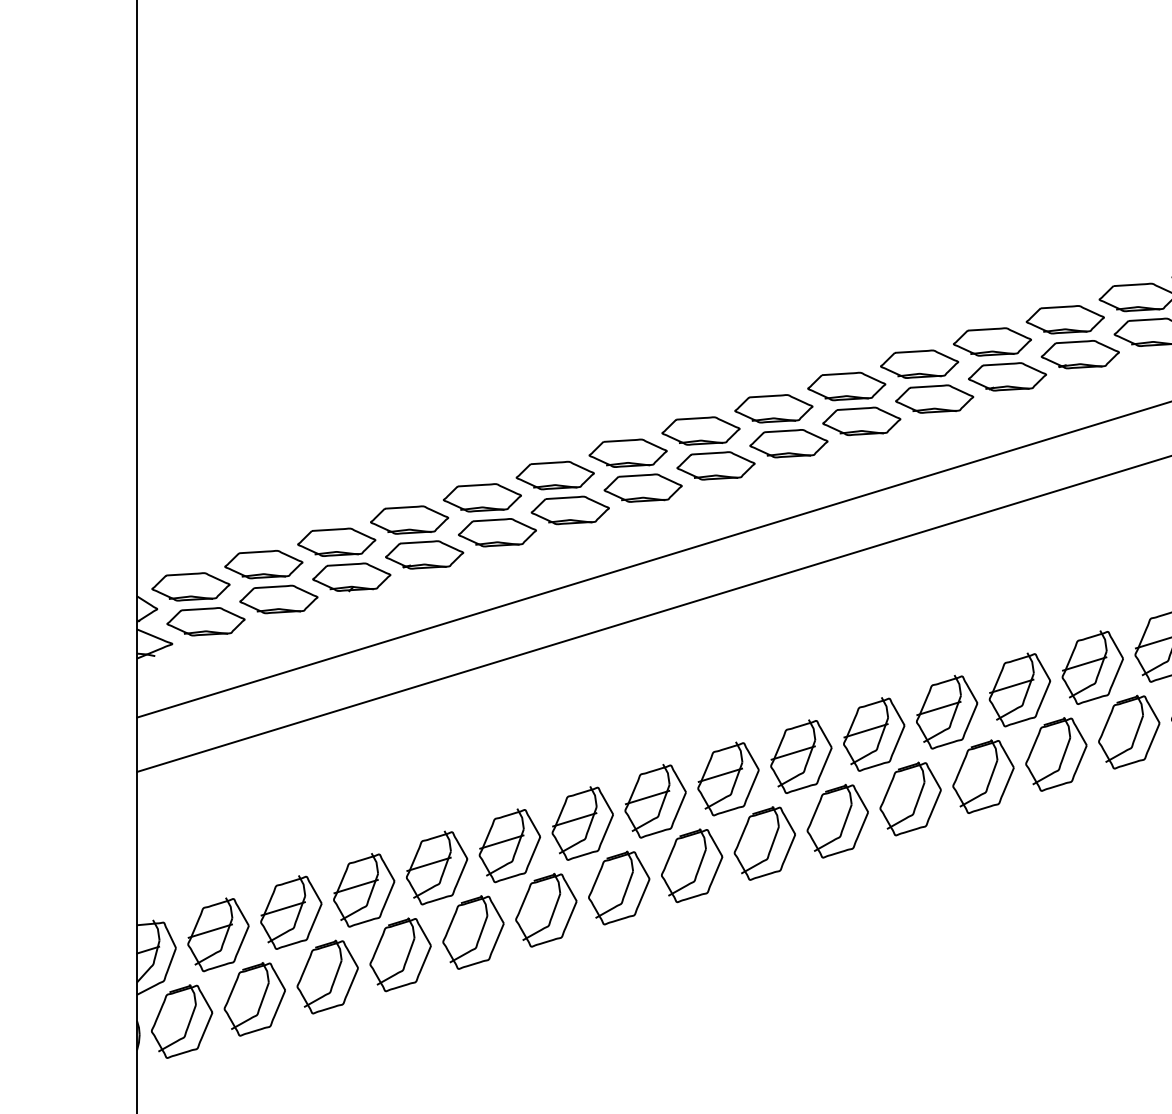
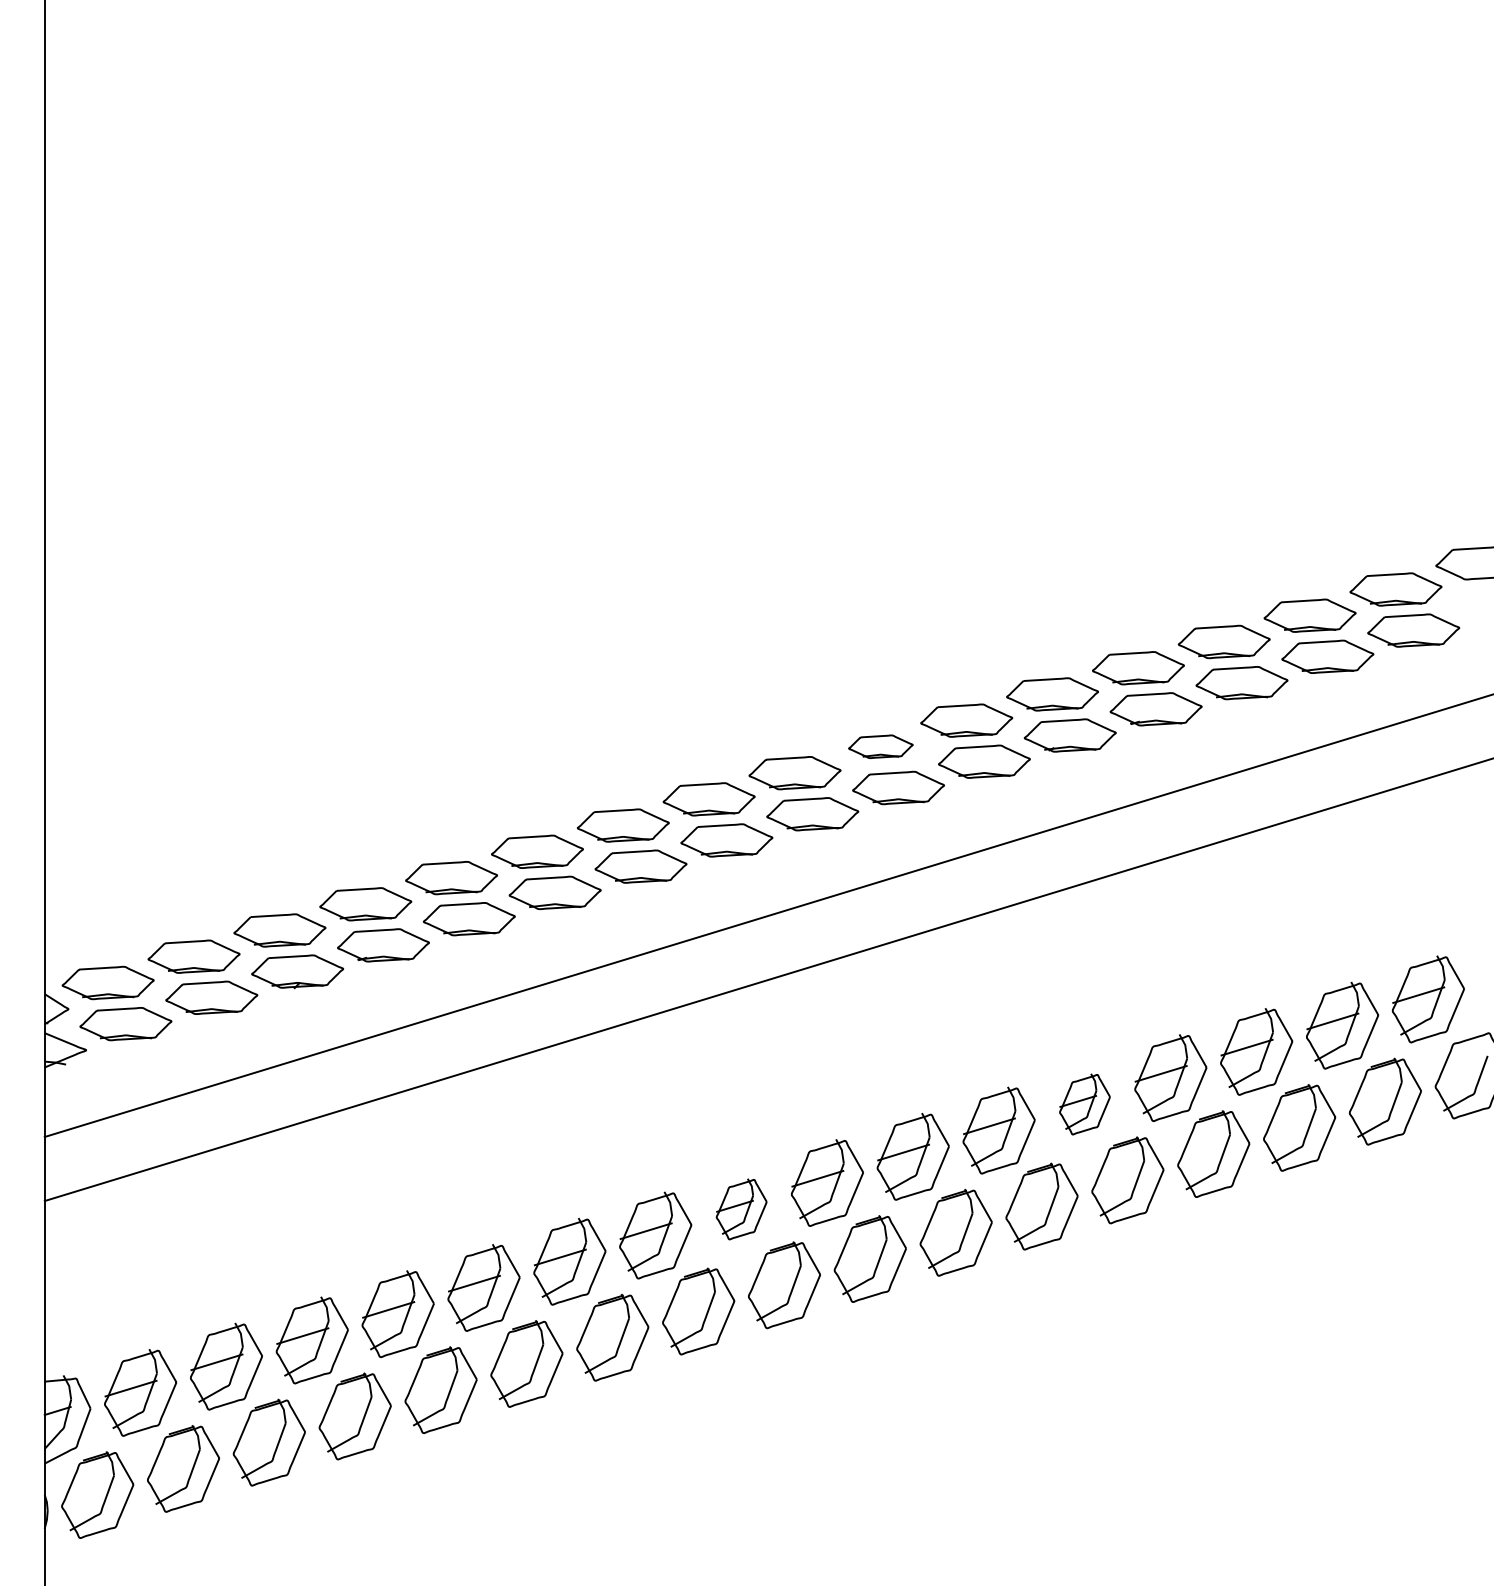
part: (846, 386) -> (880, 746), size x0.7
part: (1019, 690) -> (1084, 1104), size x0.7
part: (728, 779) -> (741, 1209), size x0.7

